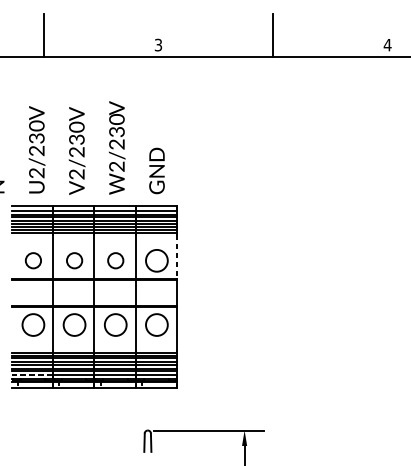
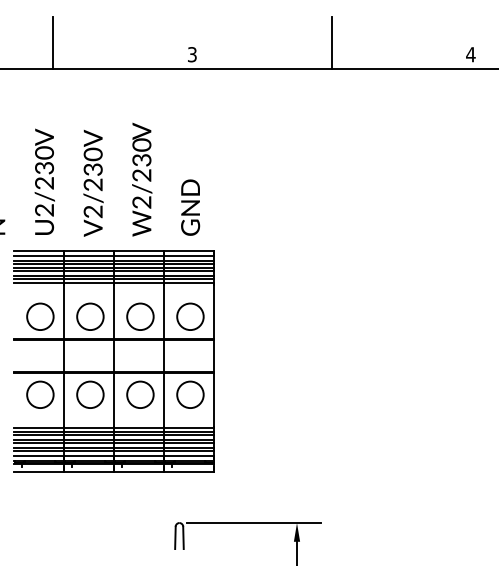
line: (176, 256) -> (214, 311), dashed -> solid
circle: (33, 260) -> (40, 316), size x1.43
circle: (74, 260) -> (90, 316), size x1.43
circle: (115, 260) -> (140, 316), size x1.43
line: (31, 374) -> (38, 455), dashed -> solid

